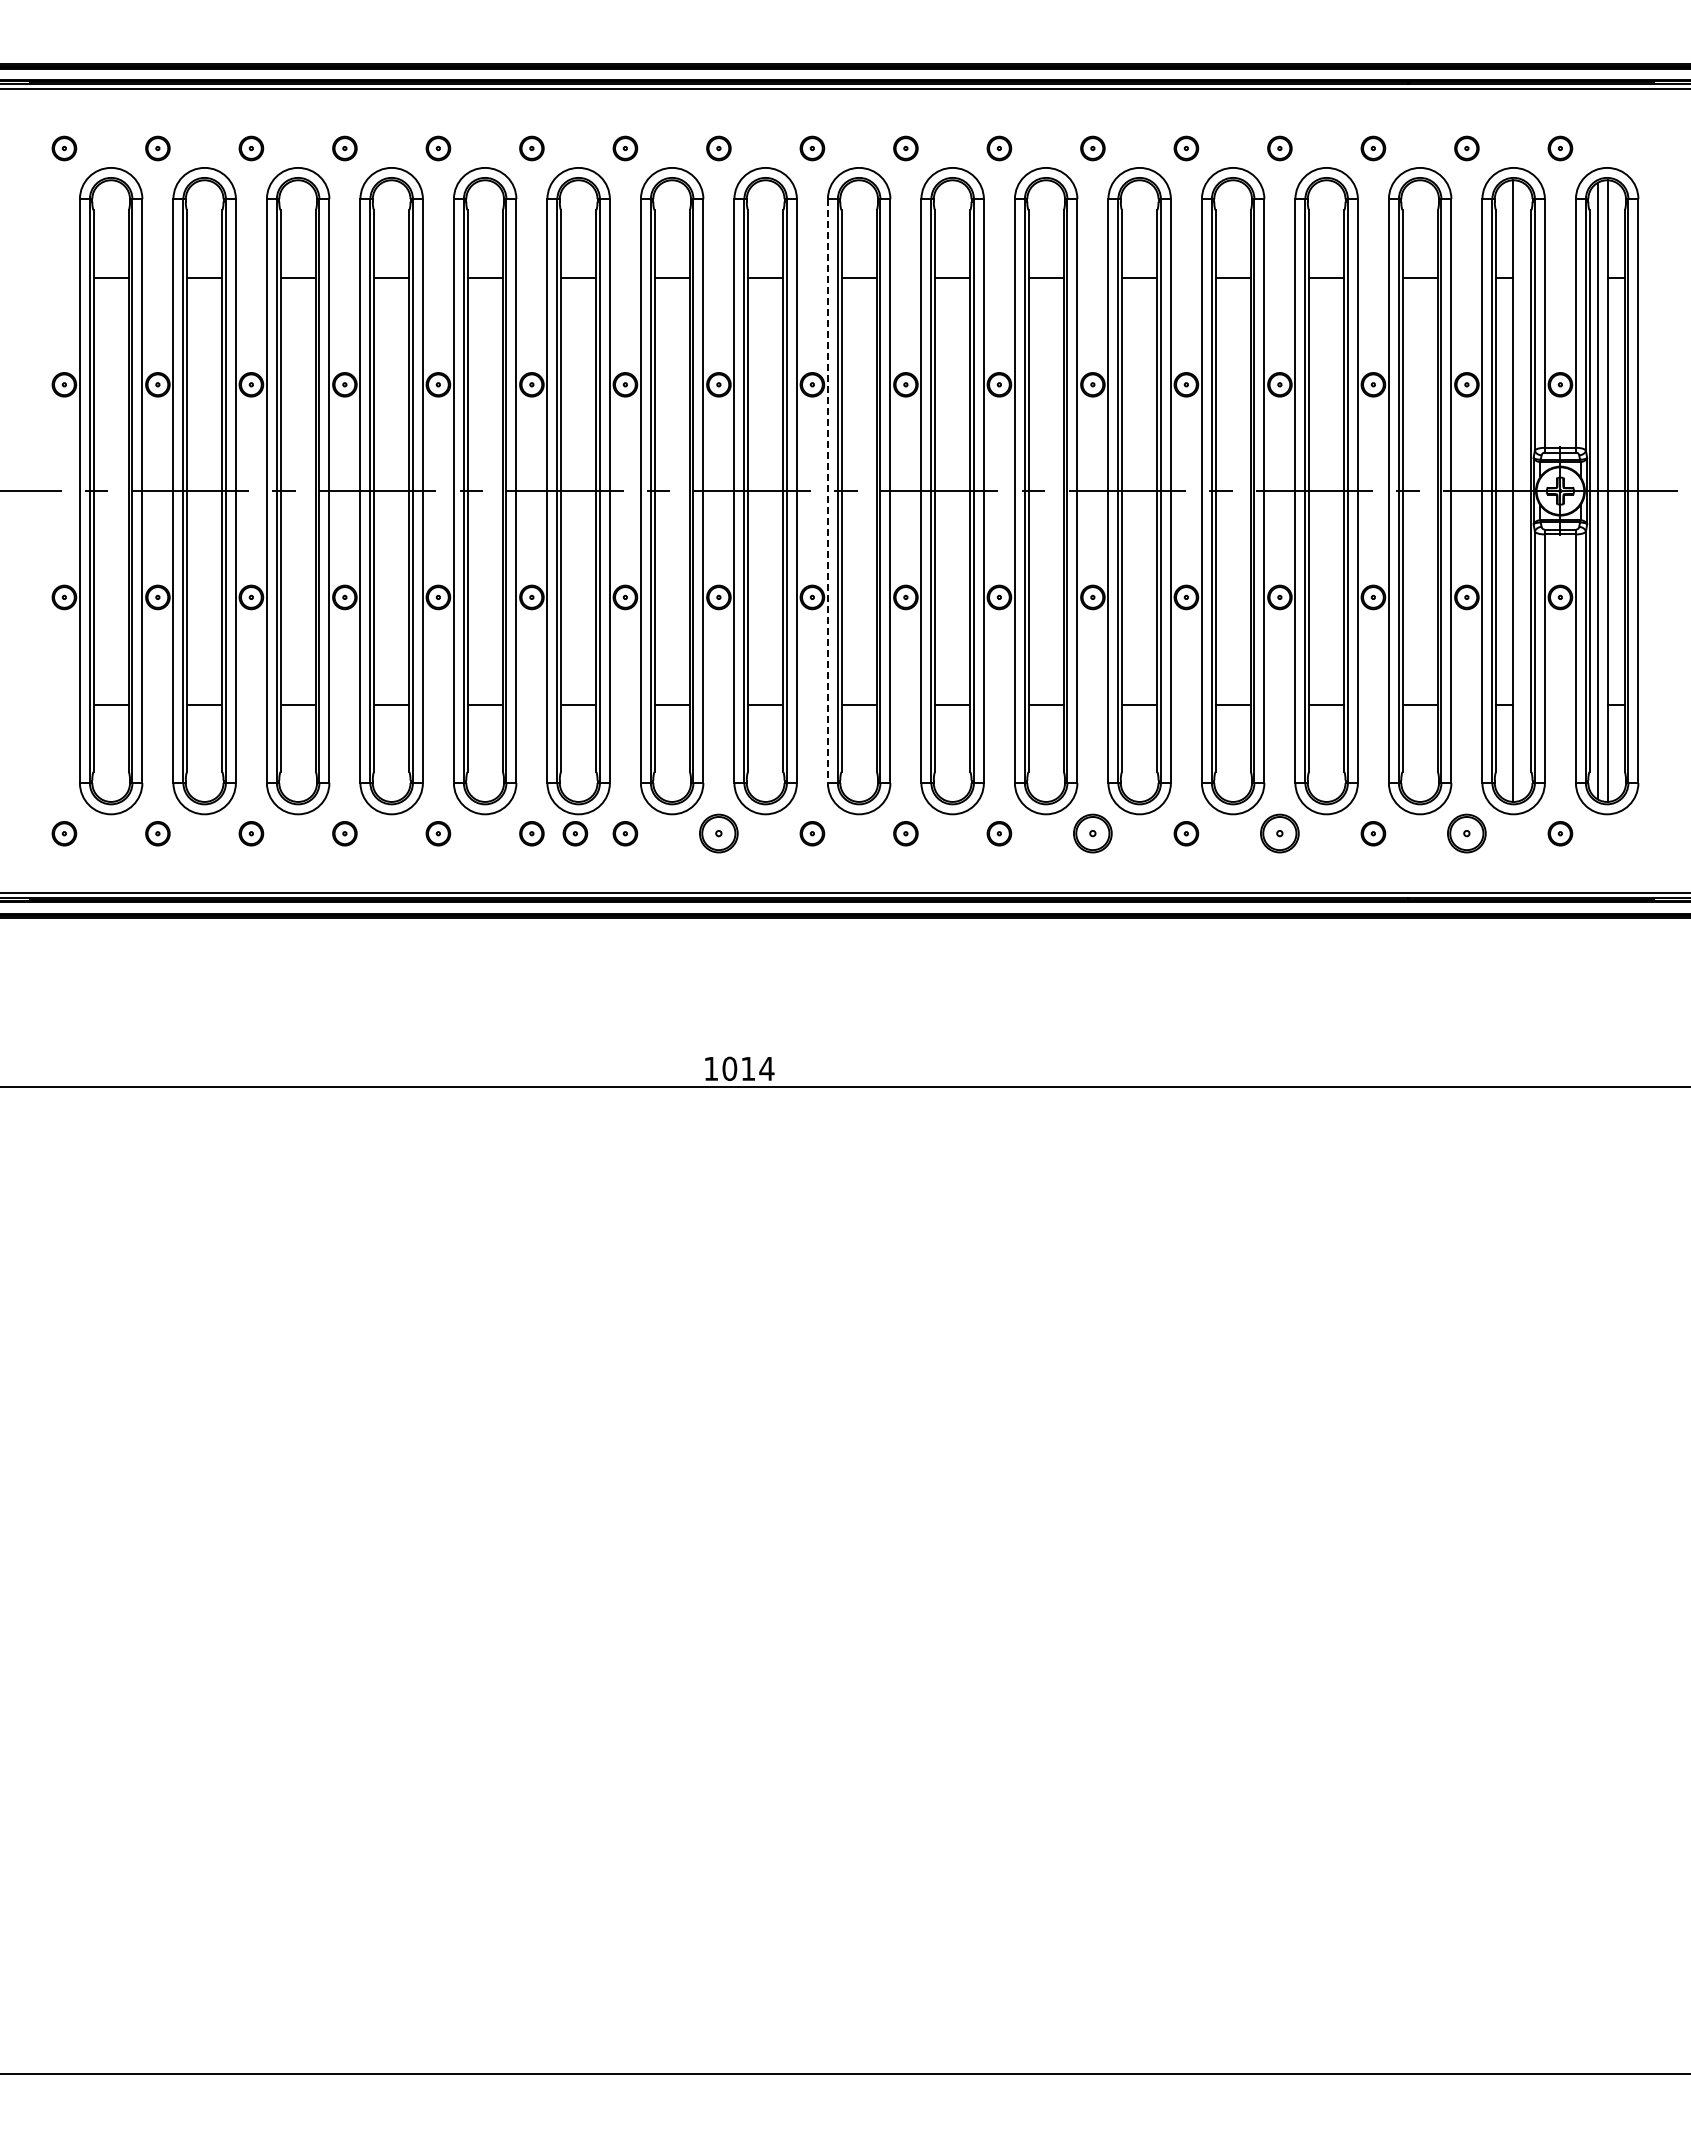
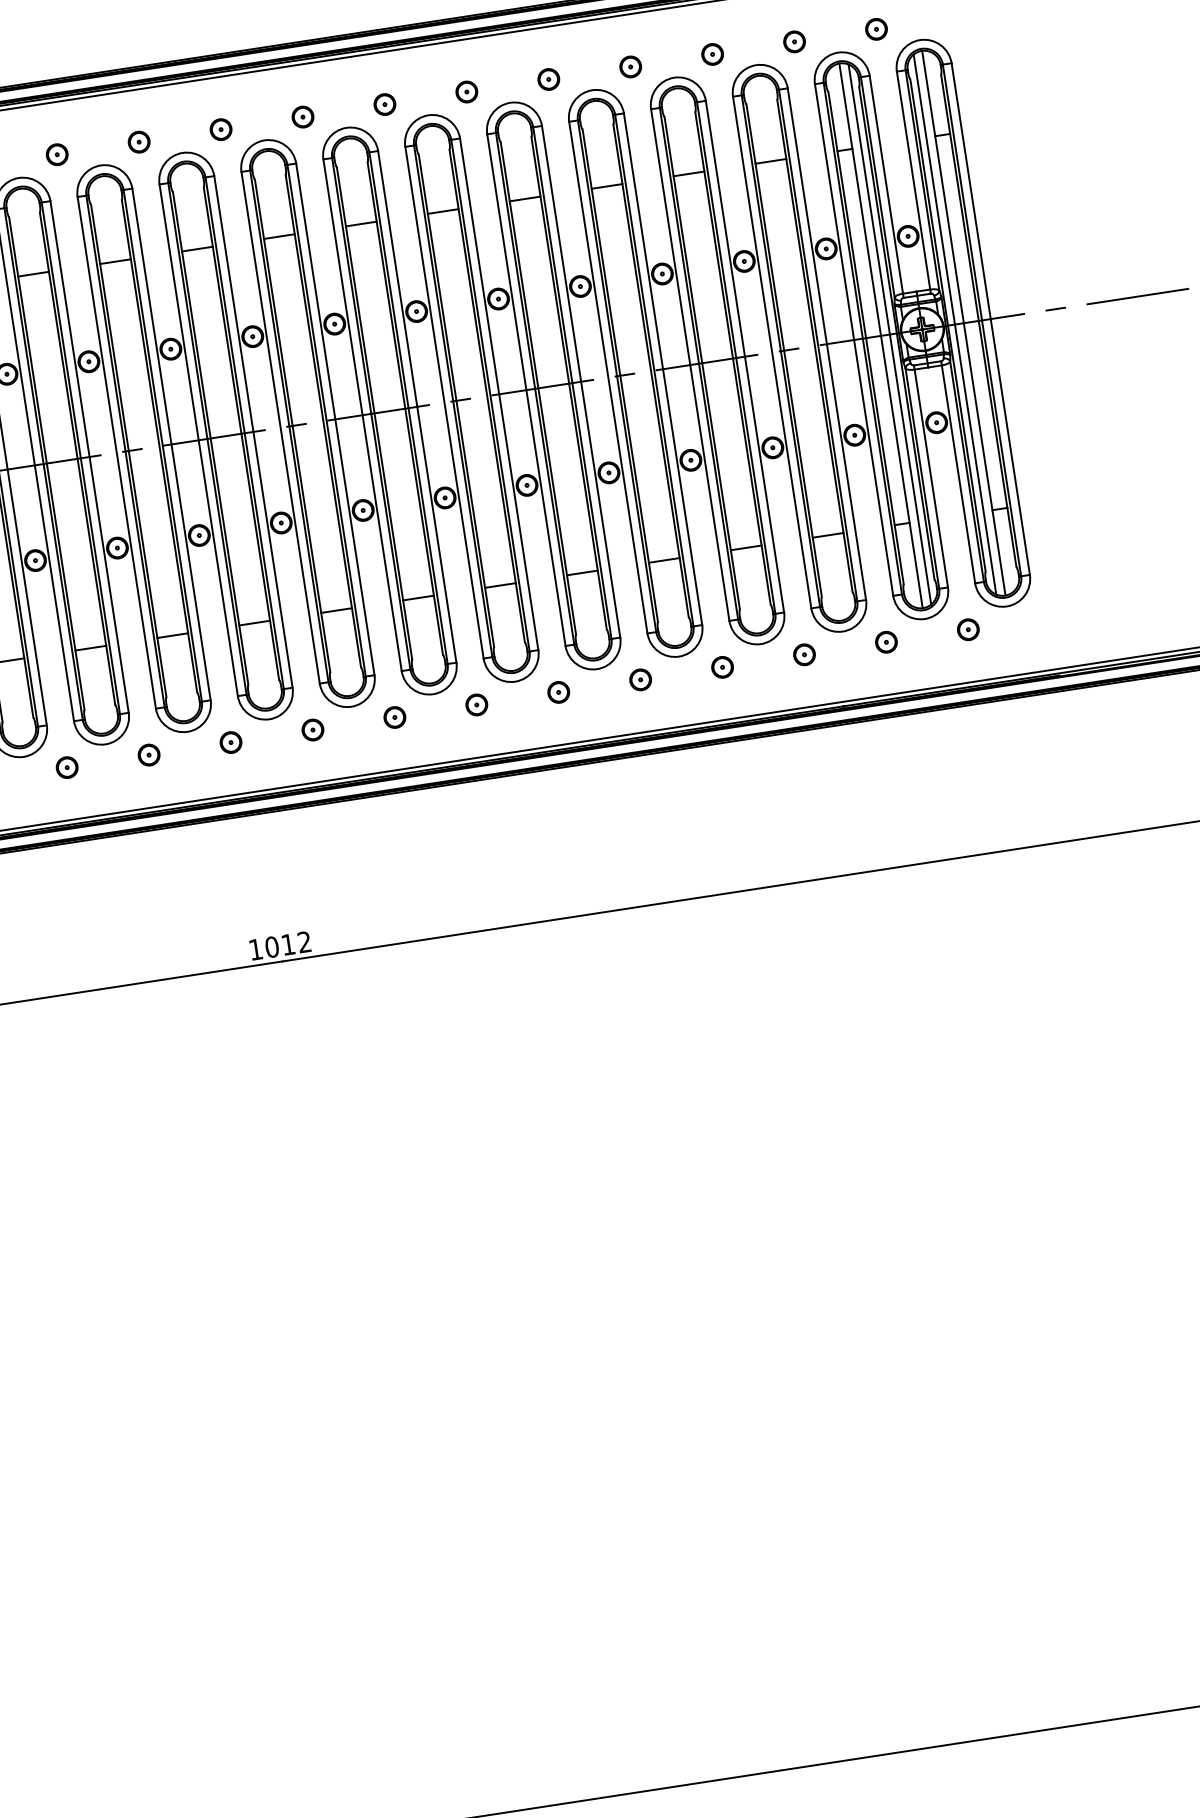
line: (1523, 490) -> (890, 333), added
line: (827, 491) -> (280, 428), dashed -> solid
part: (575, 833) -> (105, 761), removed
part: (718, 833) -> (230, 742), size x0.62
part: (1092, 833) -> (558, 692), size x0.62
part: (1279, 833) -> (722, 667), size x0.62
part: (1466, 833) -> (886, 642), size x0.62
text: (766, 1068) -> (304, 941), 1014 -> 1012

